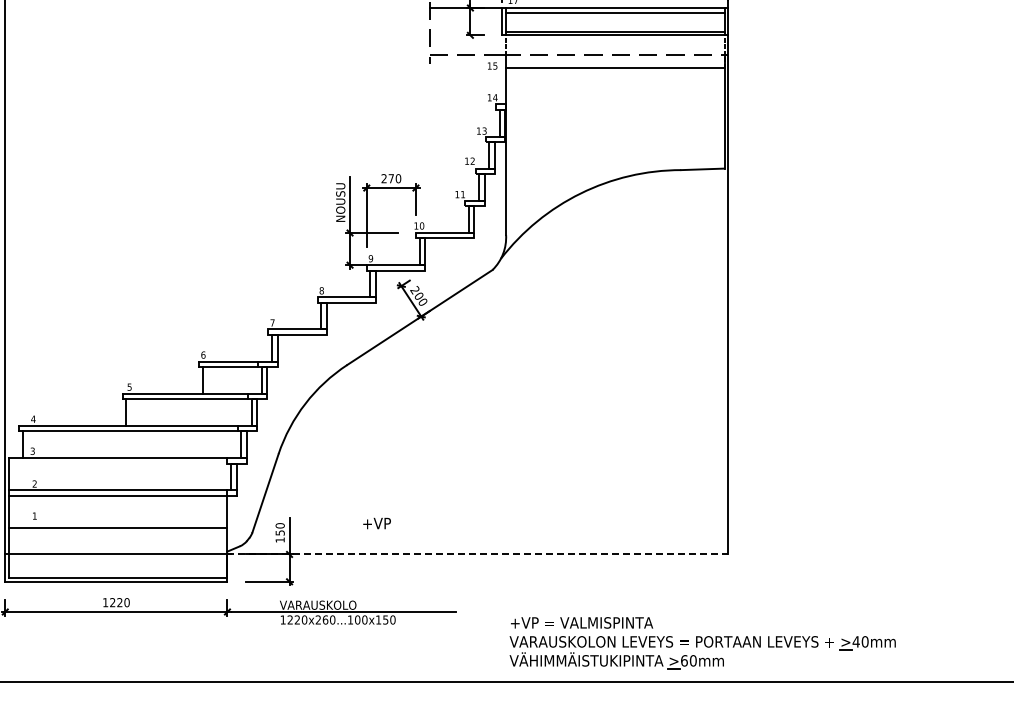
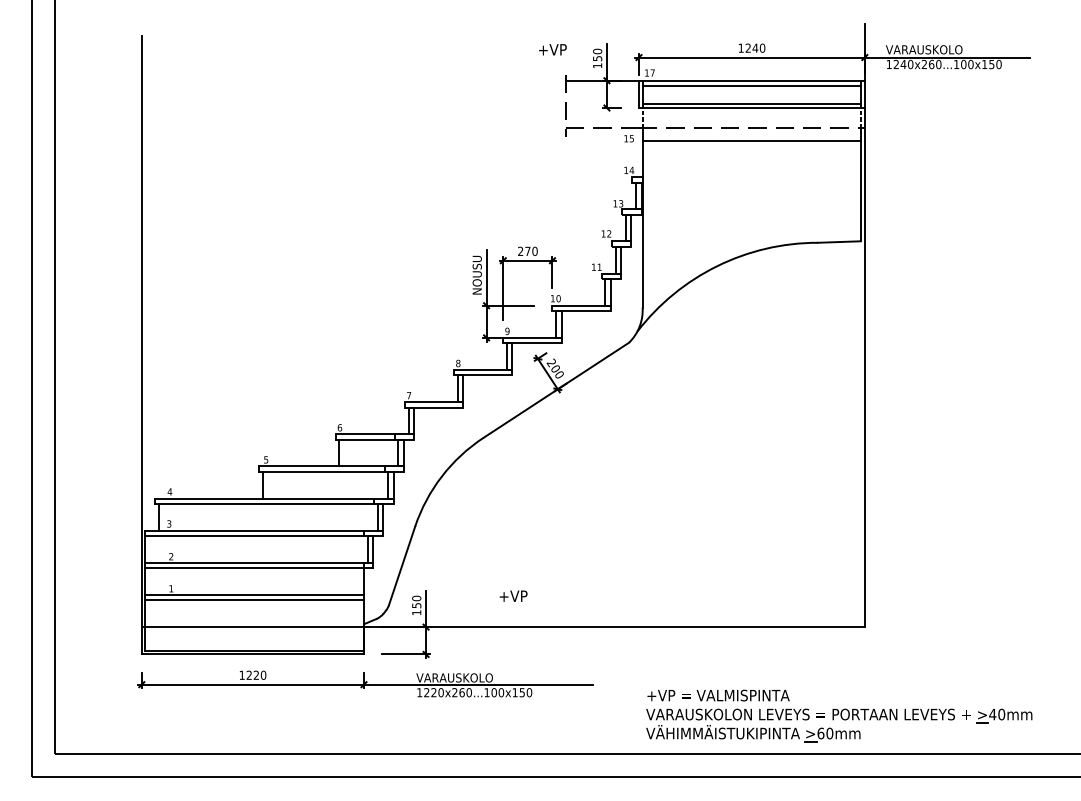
line: (117, 463) -> (254, 536), added
line: (117, 522) -> (254, 595), added
line: (477, 554) -> (614, 627), dashed -> solid

